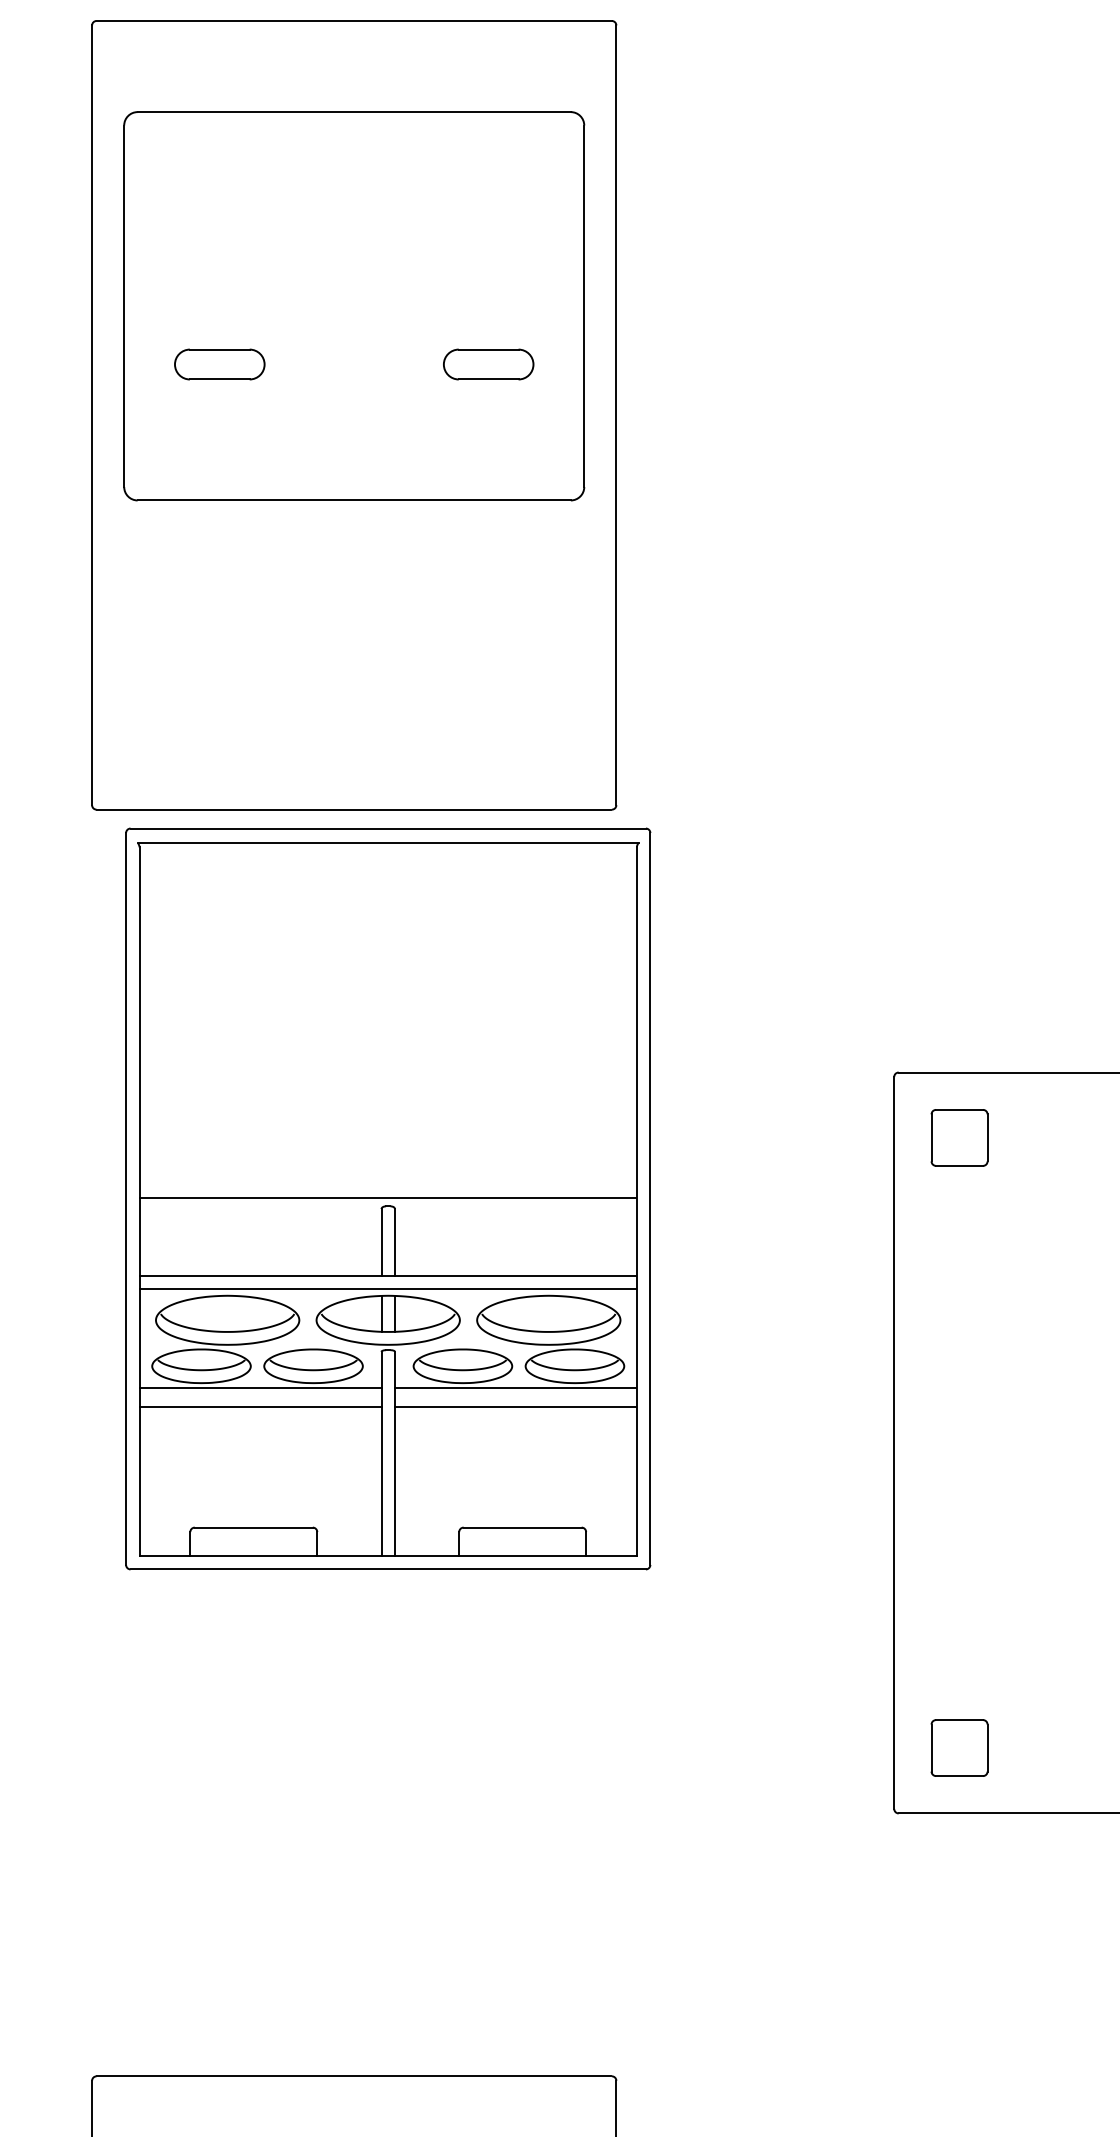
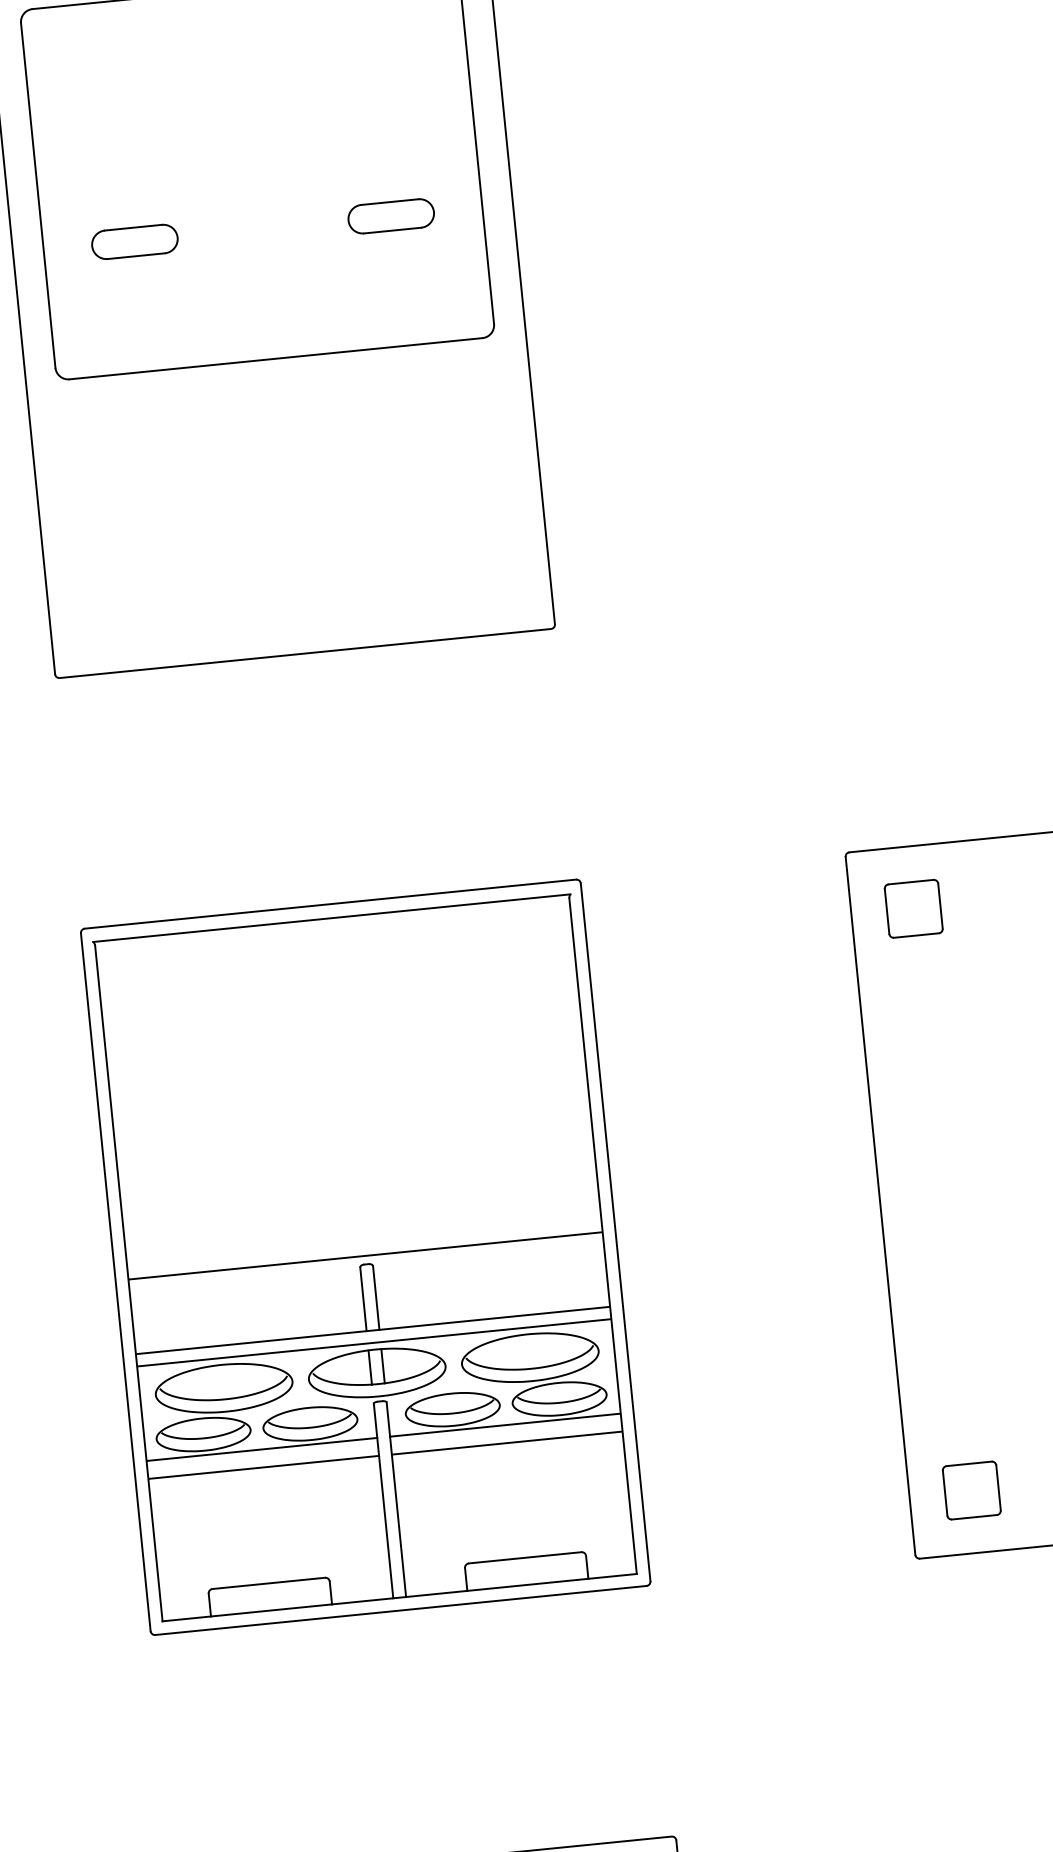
part: (388, 1198) -> (365, 1256), moved

